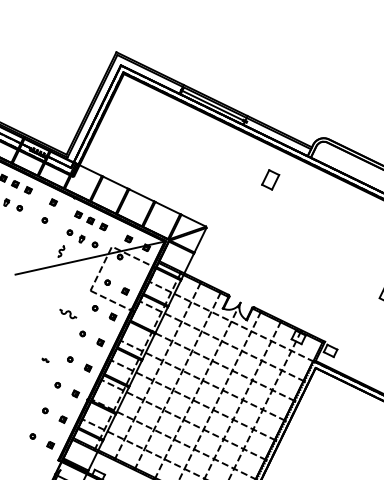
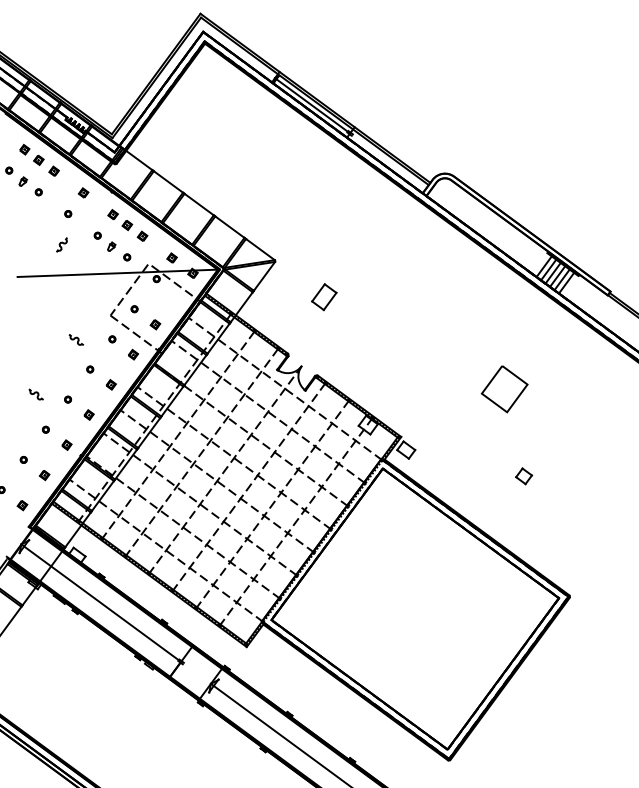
part: (270, 180) -> (324, 297), moved
part: (60, 251) -> (61, 244), moved
part: (68, 313) -> (76, 339), size x0.71
part: (45, 360) -> (35, 394), size x1.67

